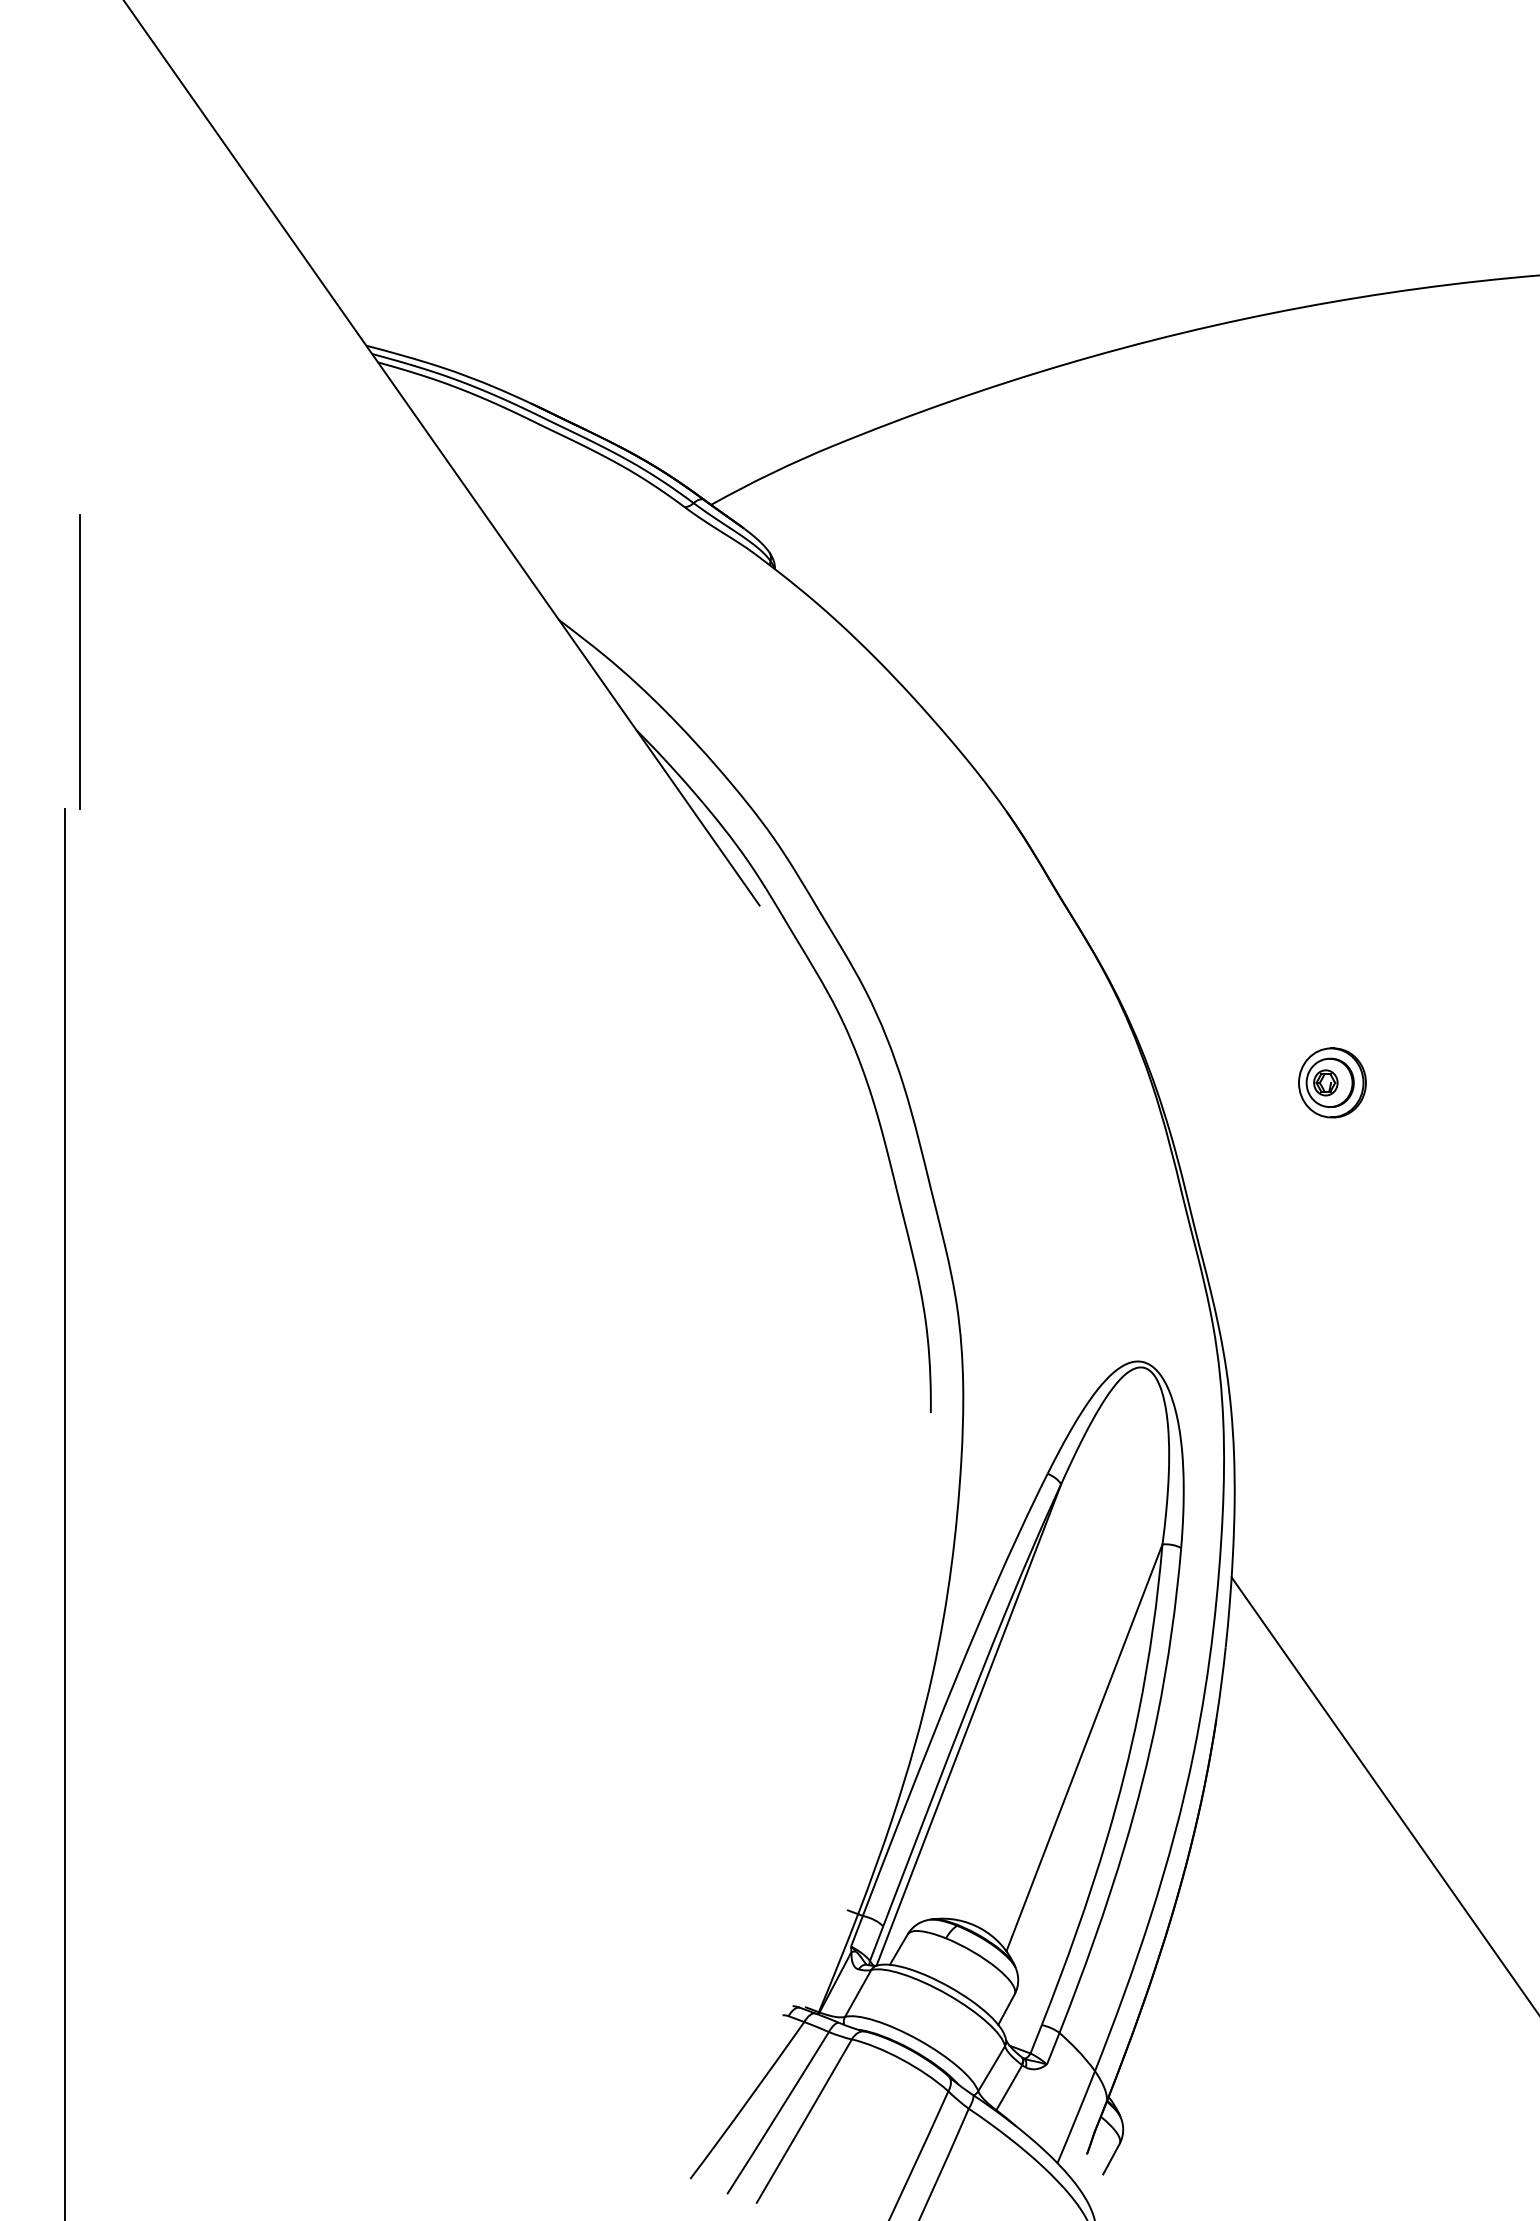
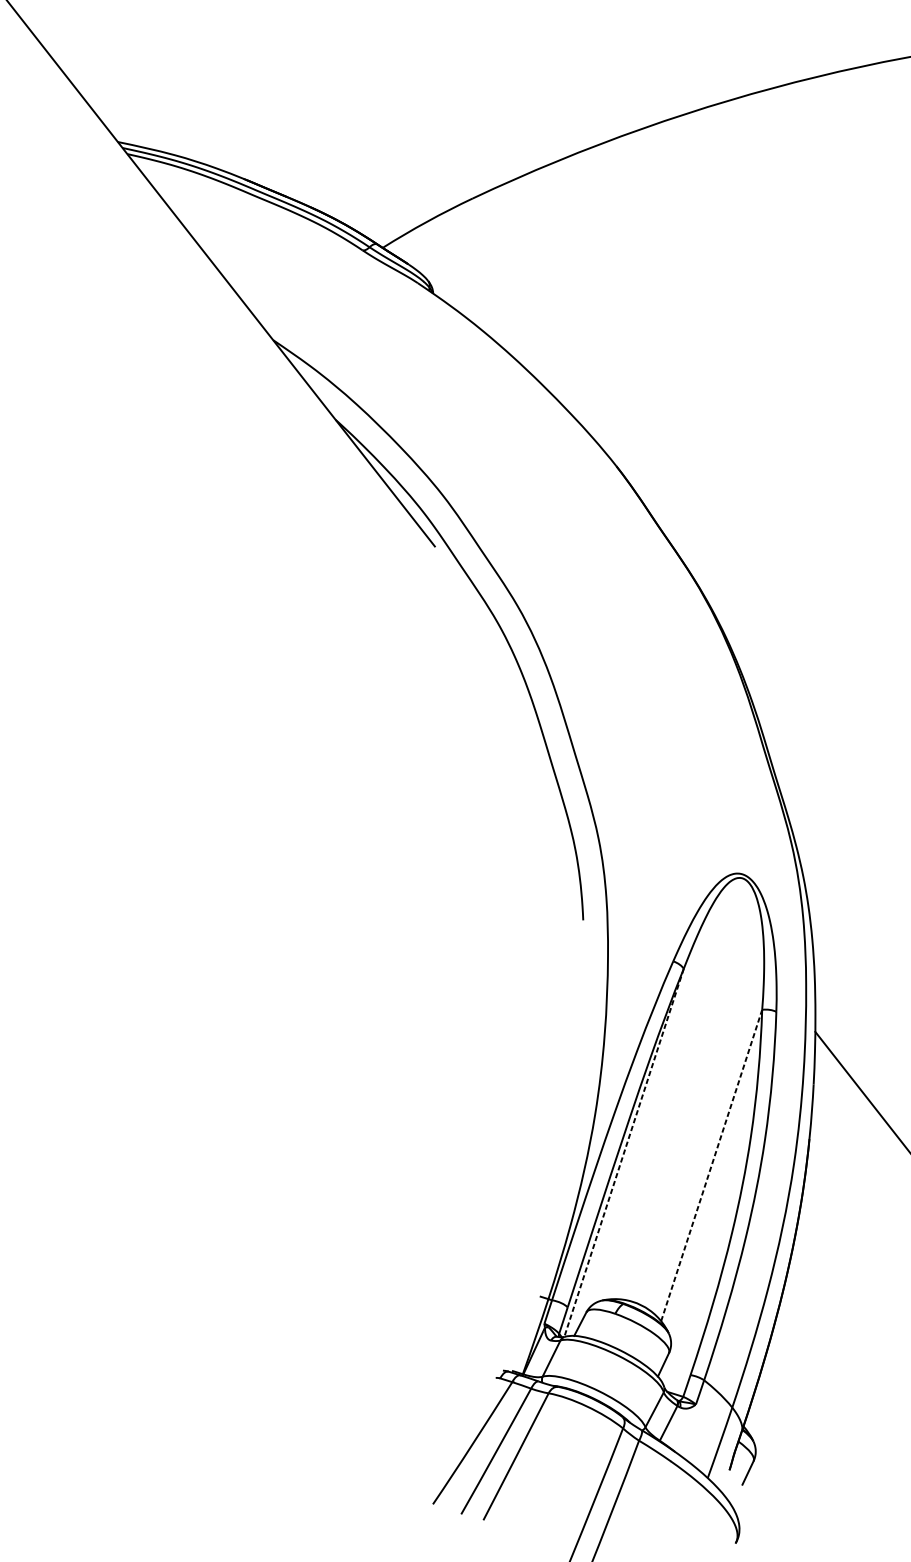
part: (1332, 1082) -> (871, 656), removed
line: (968, 1725) -> (623, 1153), solid -> dashed
line: (1084, 1747) -> (711, 1165), solid -> dashed

